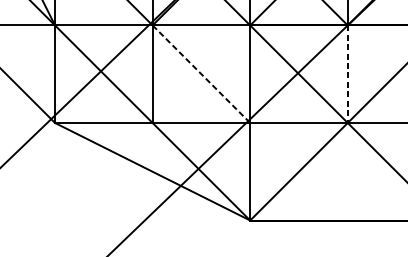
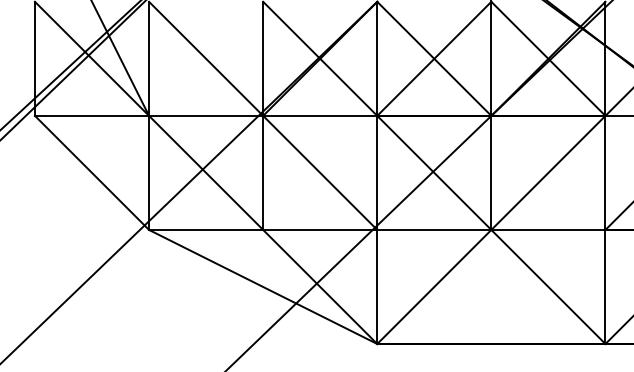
line: (201, 73) -> (320, 172), dashed -> solid
line: (347, 74) -> (491, 173), dashed -> solid

